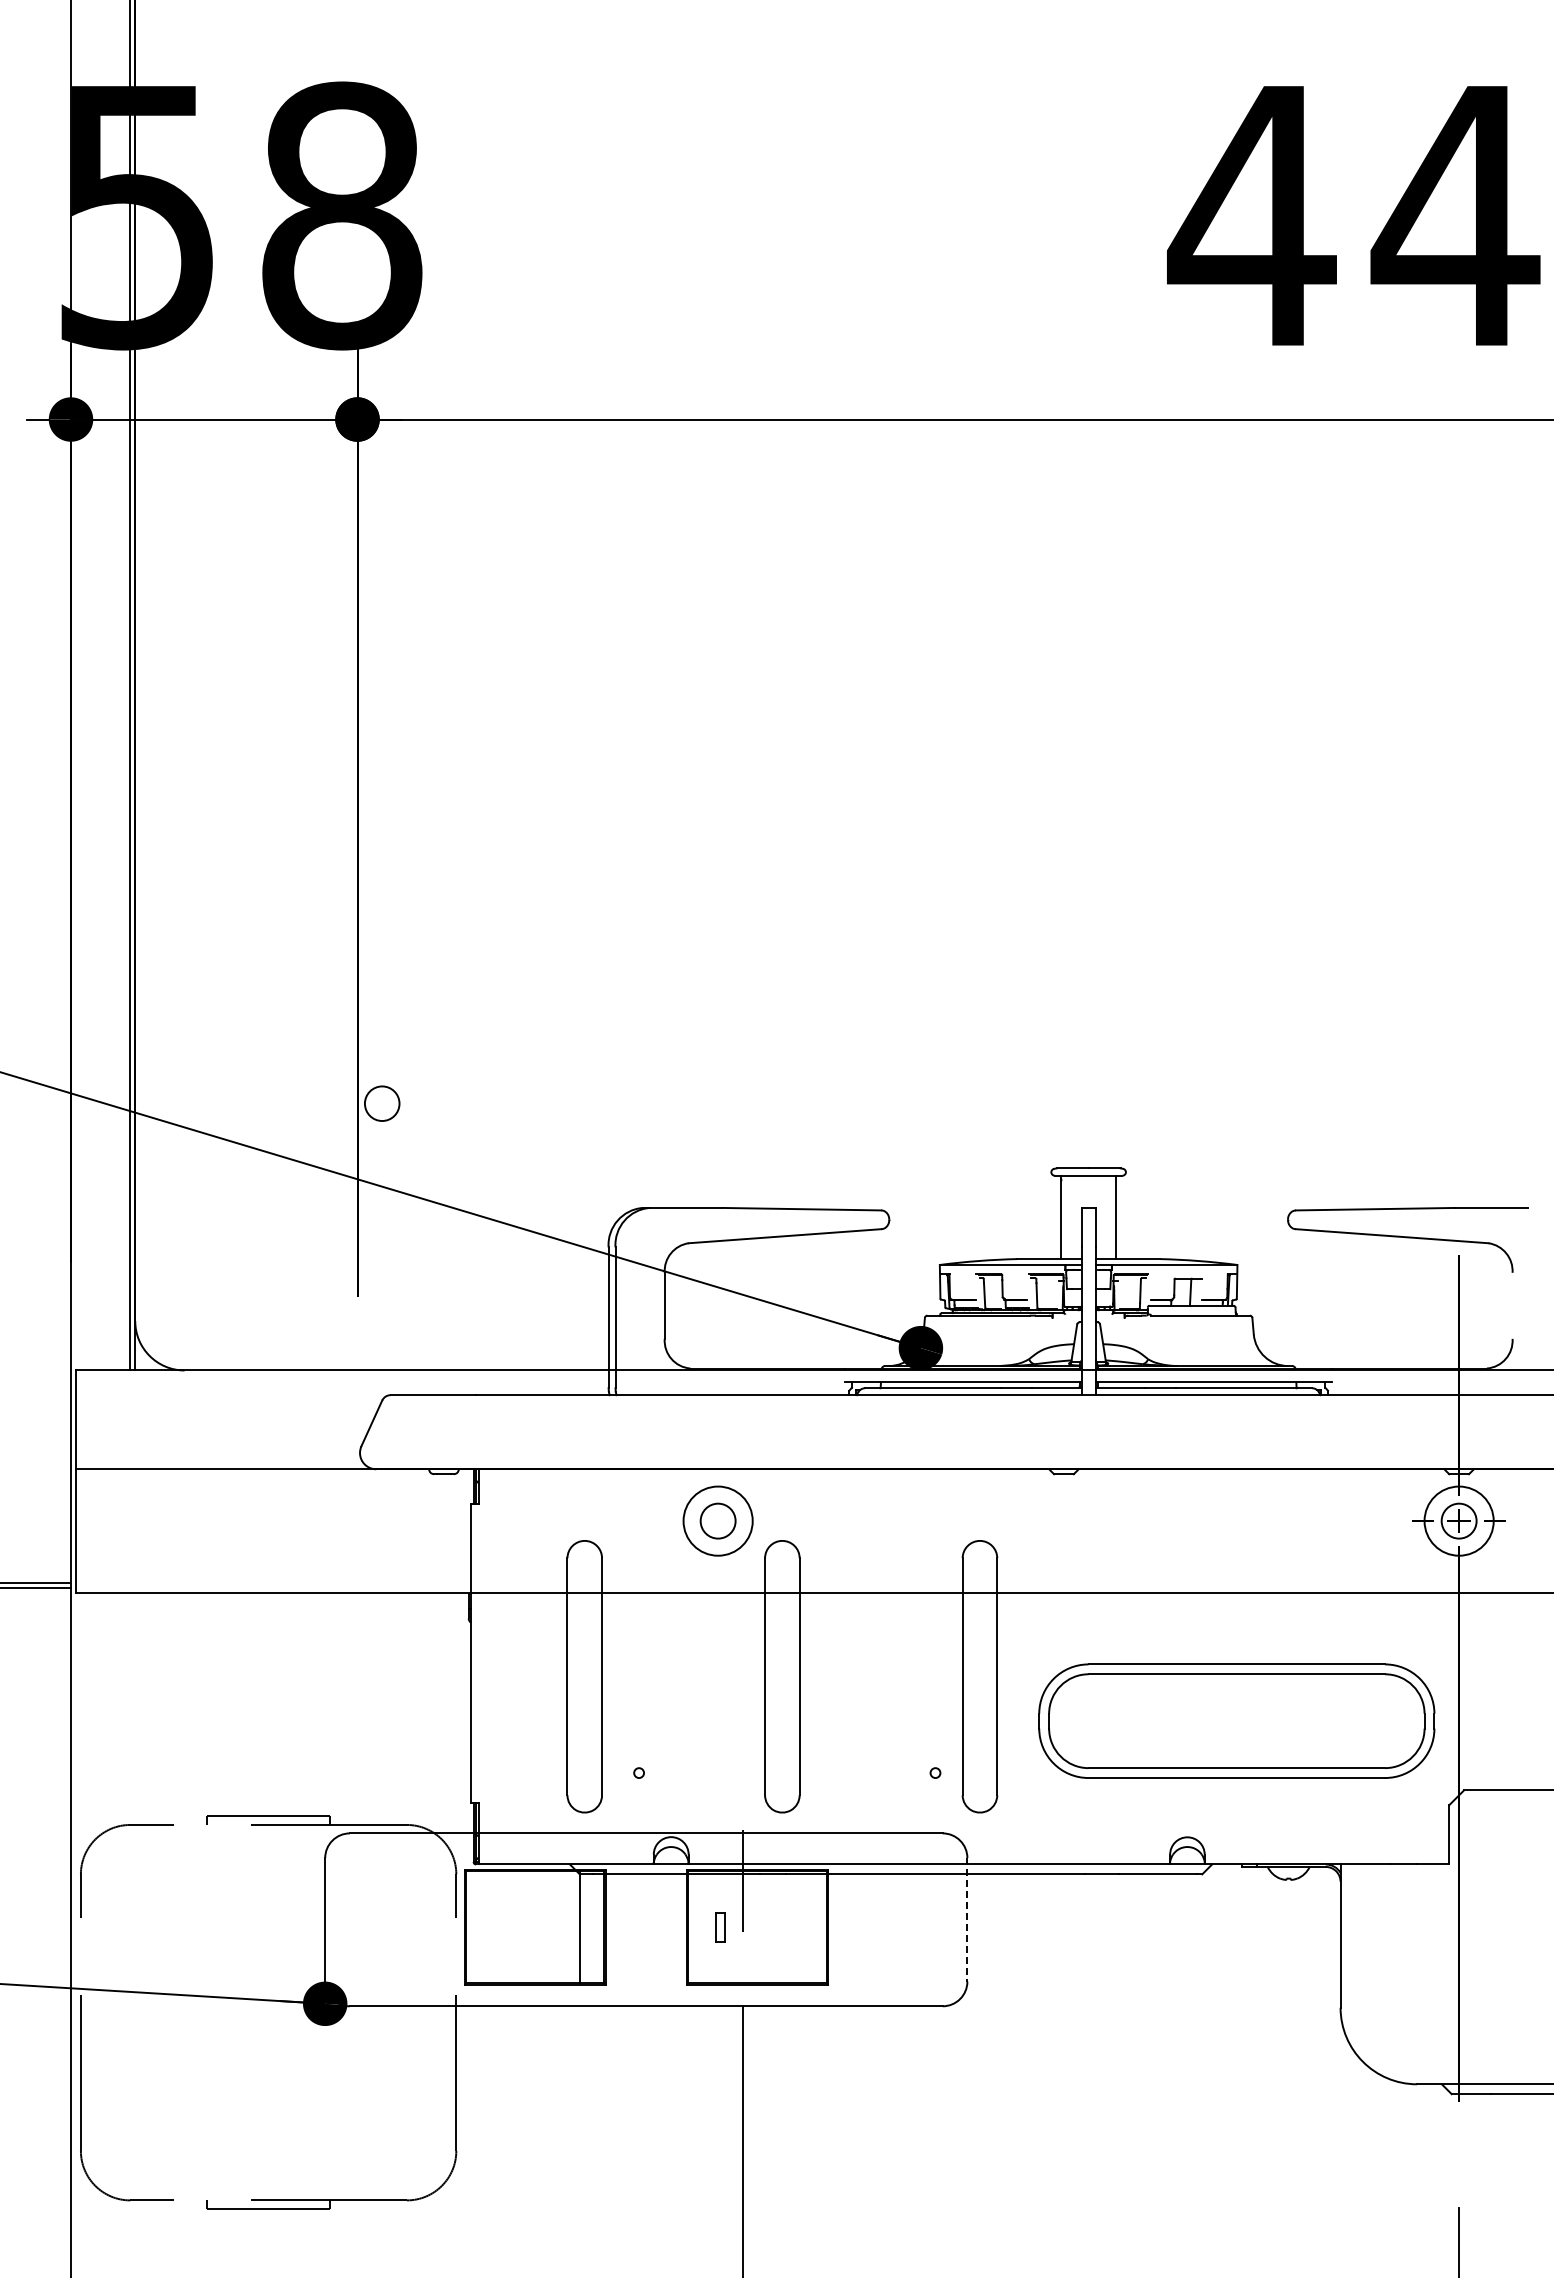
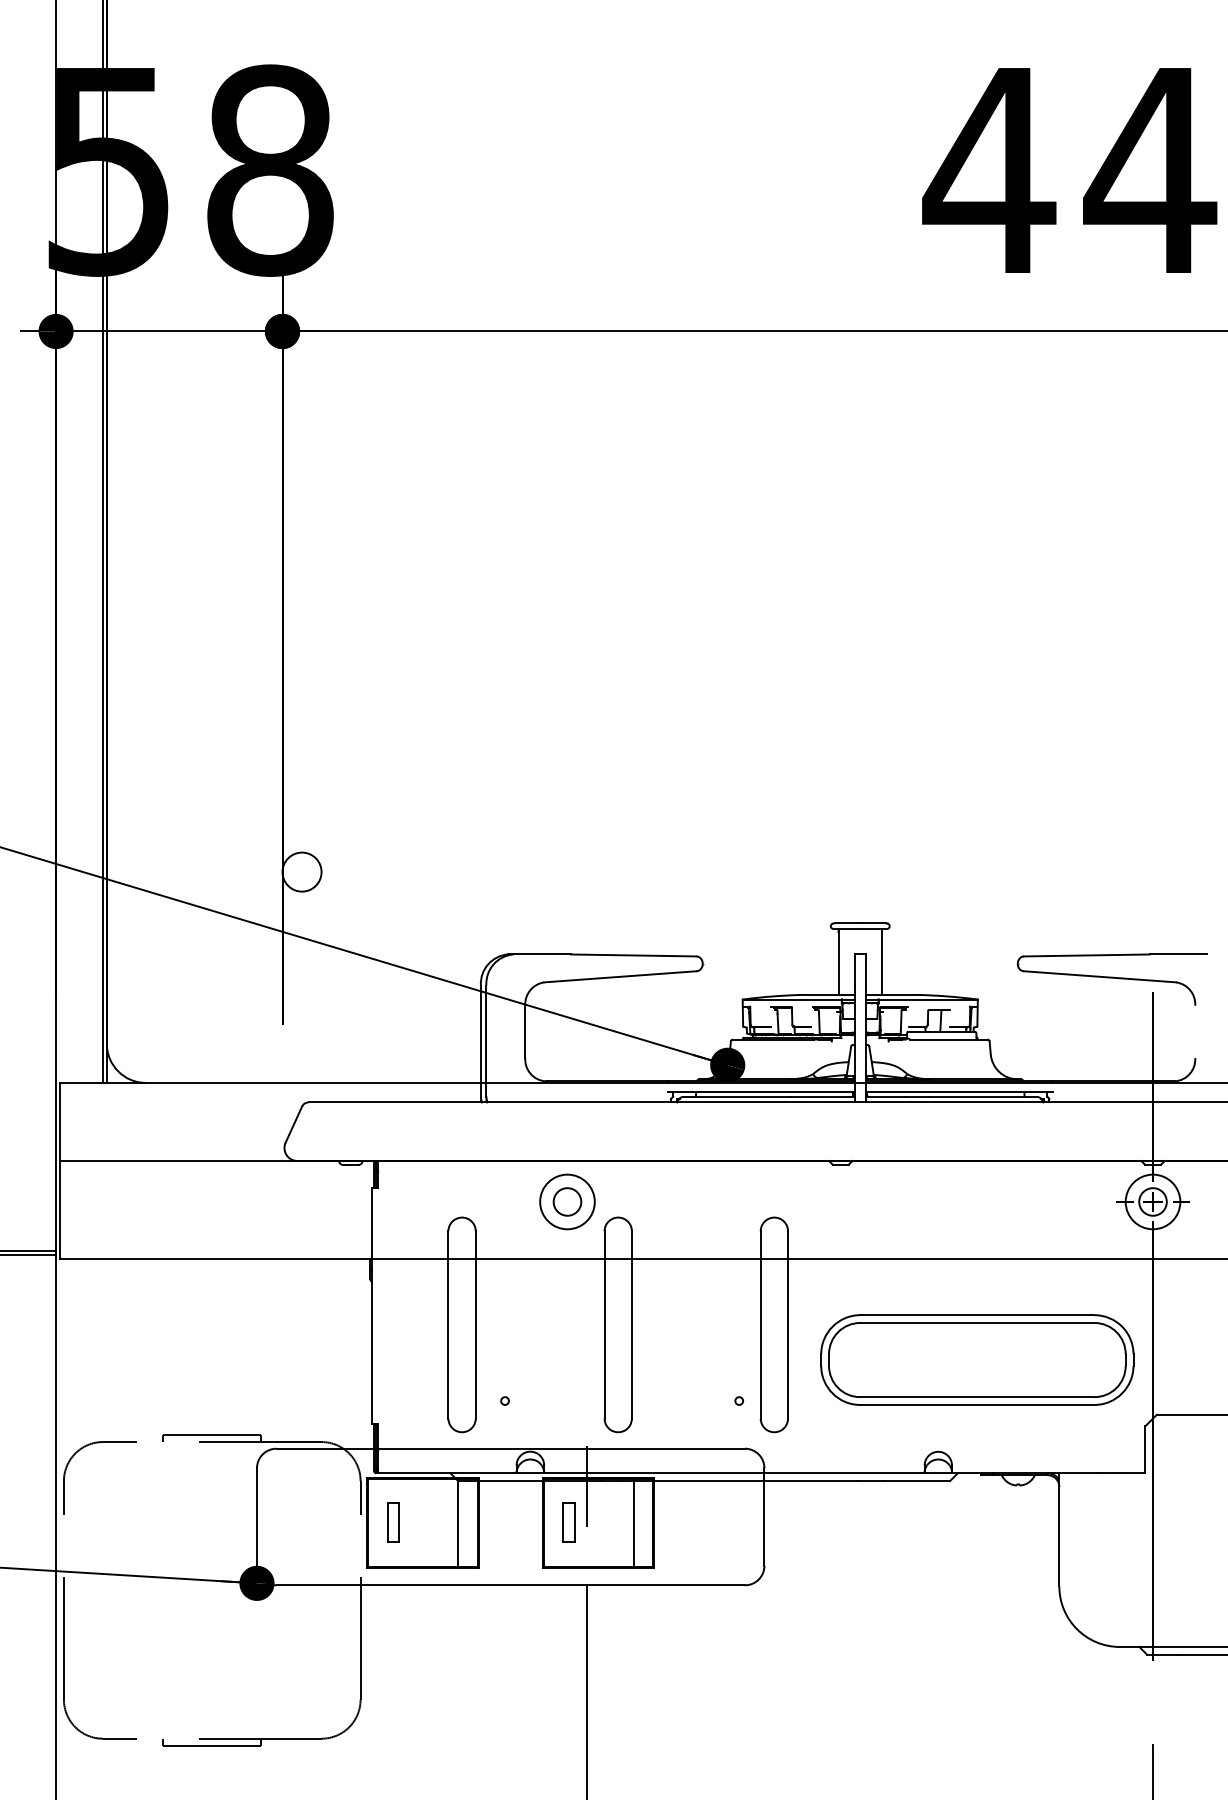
circle: (381, 1103) -> (301, 871), size x1.43
line: (967, 1919) -> (764, 1516), dashed -> solid
part: (498, 1927) -> (393, 1523), added
part: (720, 1927) -> (569, 1523), size x1.67
line: (801, 1927) -> (633, 1523), added

